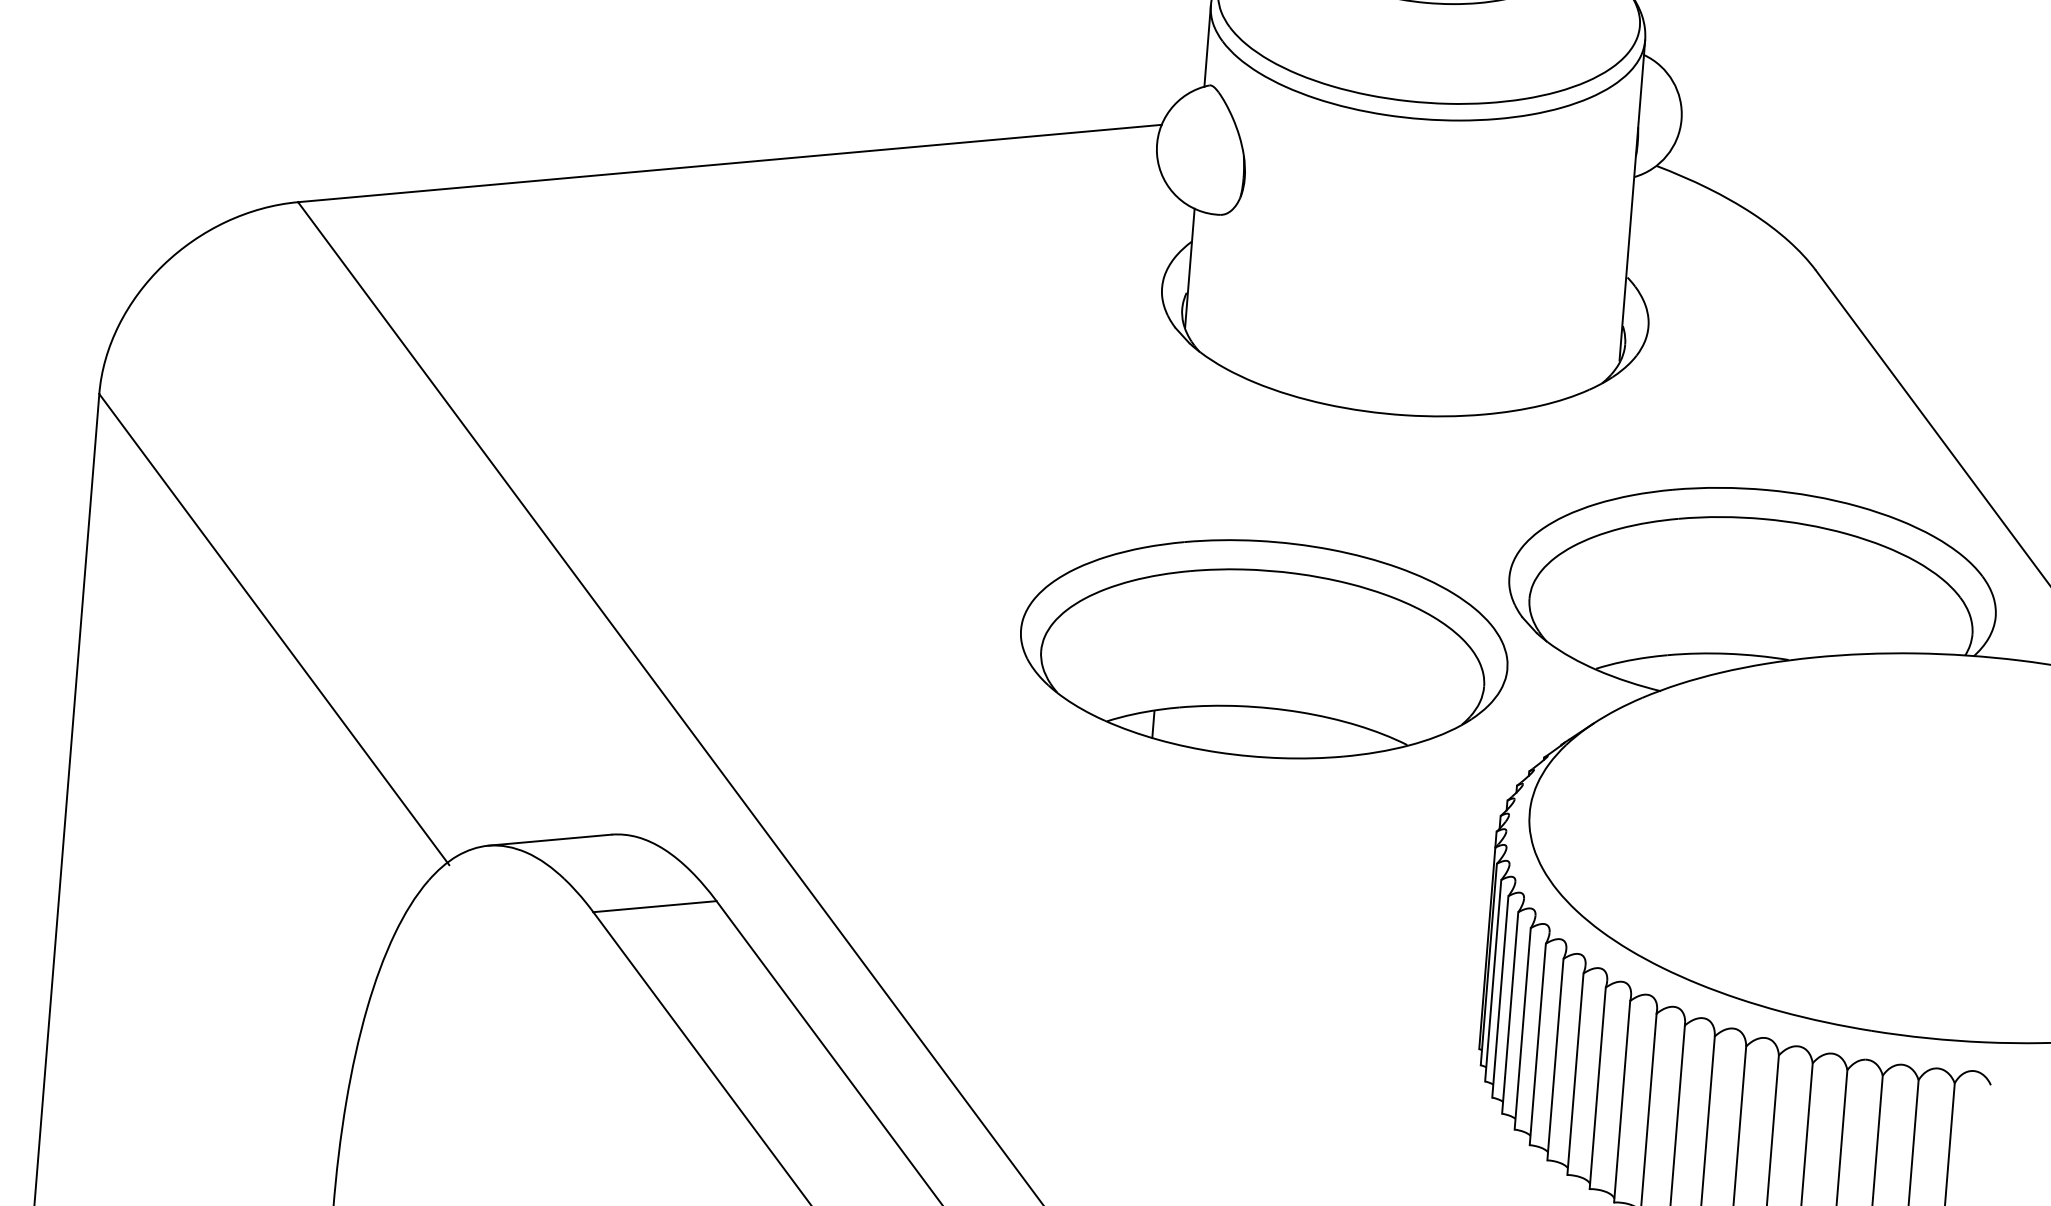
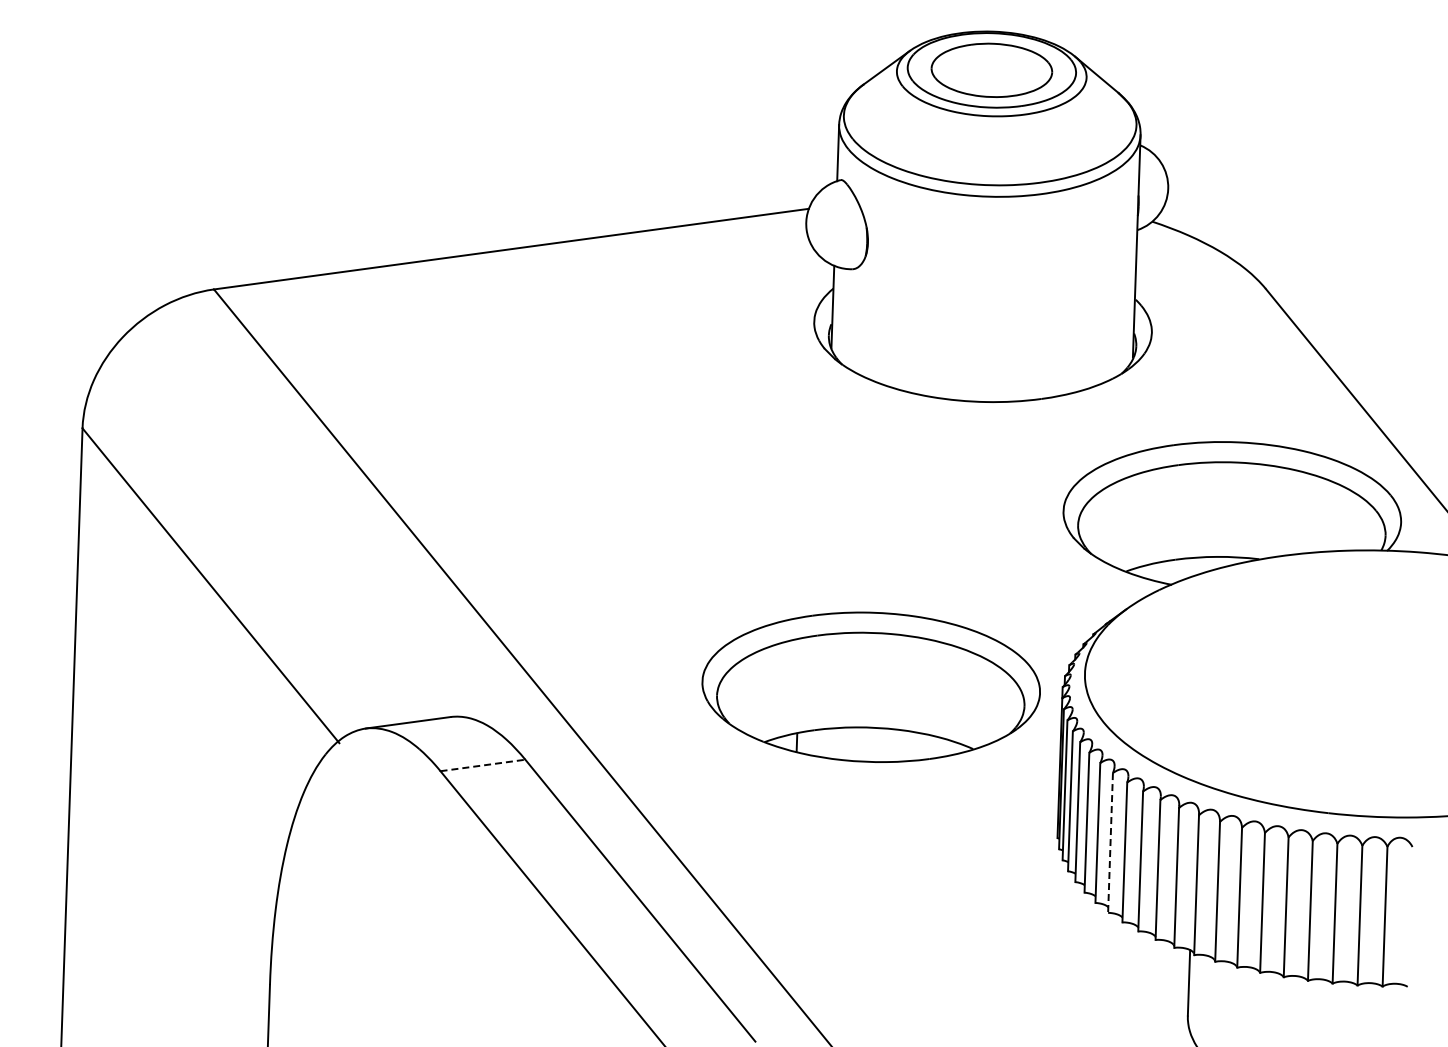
part: (1263, 648) -> (870, 686), moved
line: (654, 906) -> (482, 765), solid -> dashed
line: (1555, 1058) -> (1110, 842), solid -> dashed

